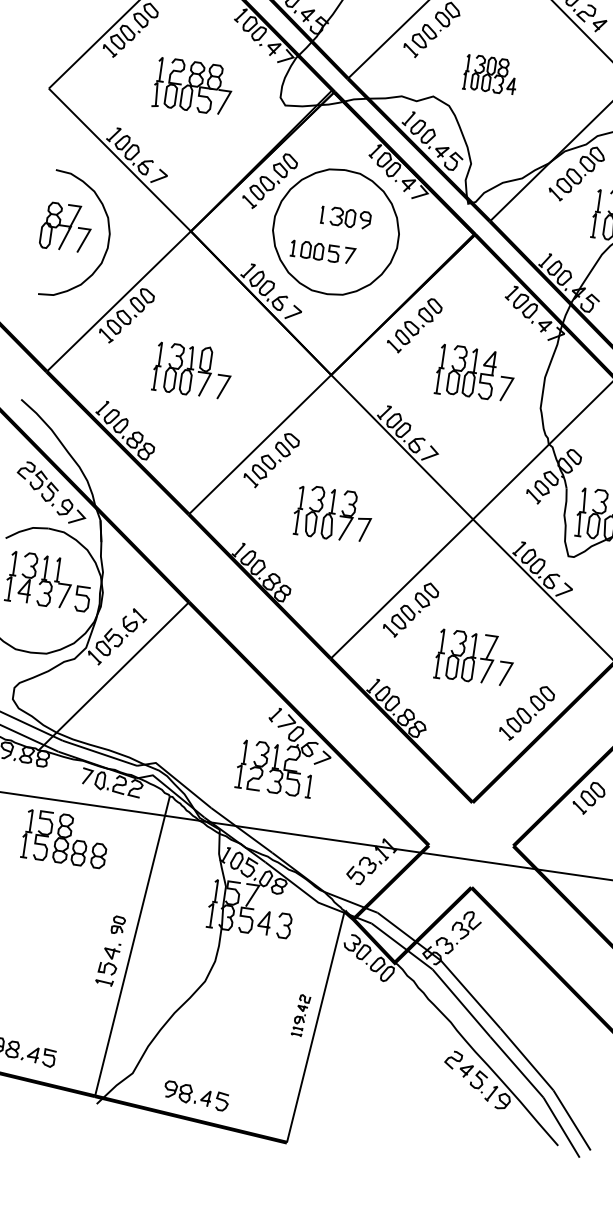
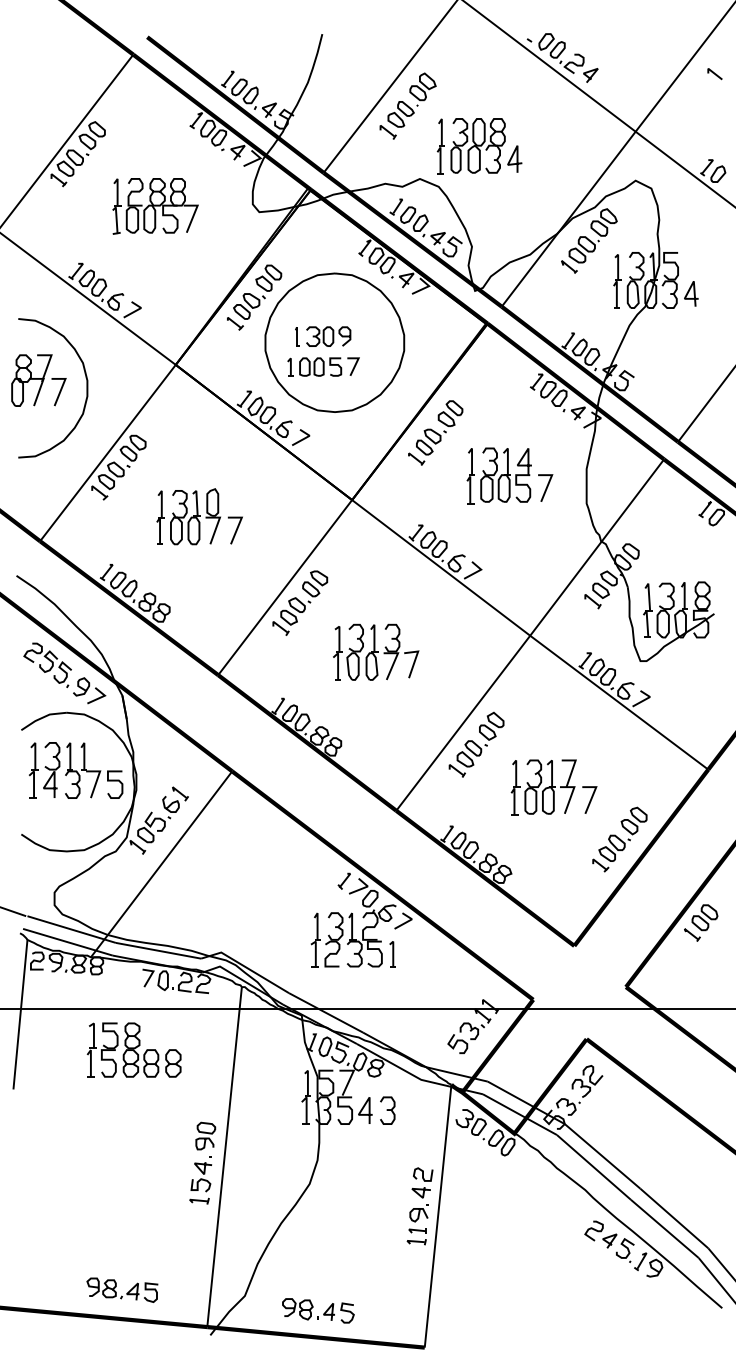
part: (490, 75) -> (479, 146), size x1.43
part: (346, 217) -> (323, 336), moved
part: (118, 924) -> (205, 1135), size x1.43
part: (300, 1015) -> (419, 1206), size x1.67

